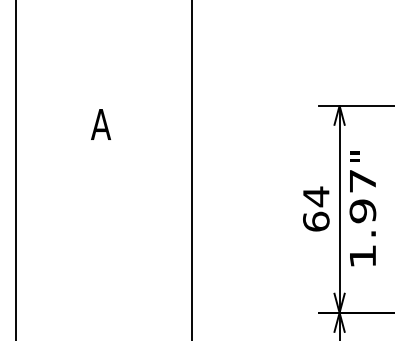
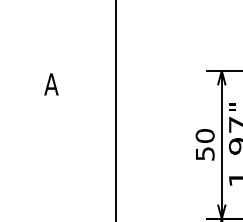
text: (316, 208) -> (205, 144), 64 -> 50

